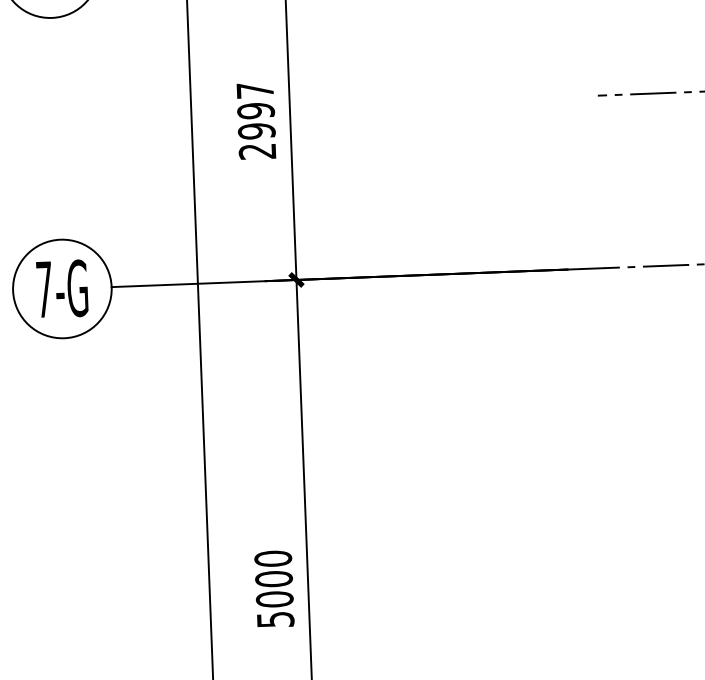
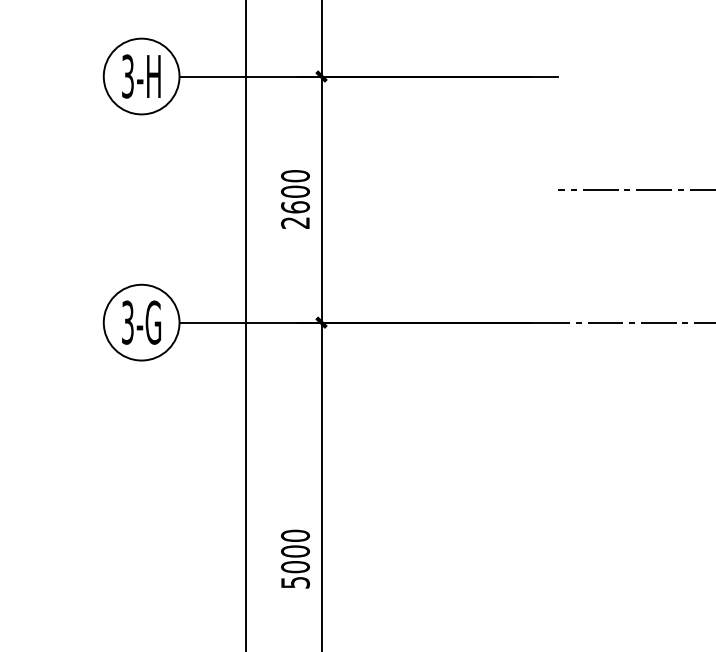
text: (256, 110) -> (295, 191), 2997 -> 2600
text: (43, 289) -> (127, 322), 7-G -> 3-G

